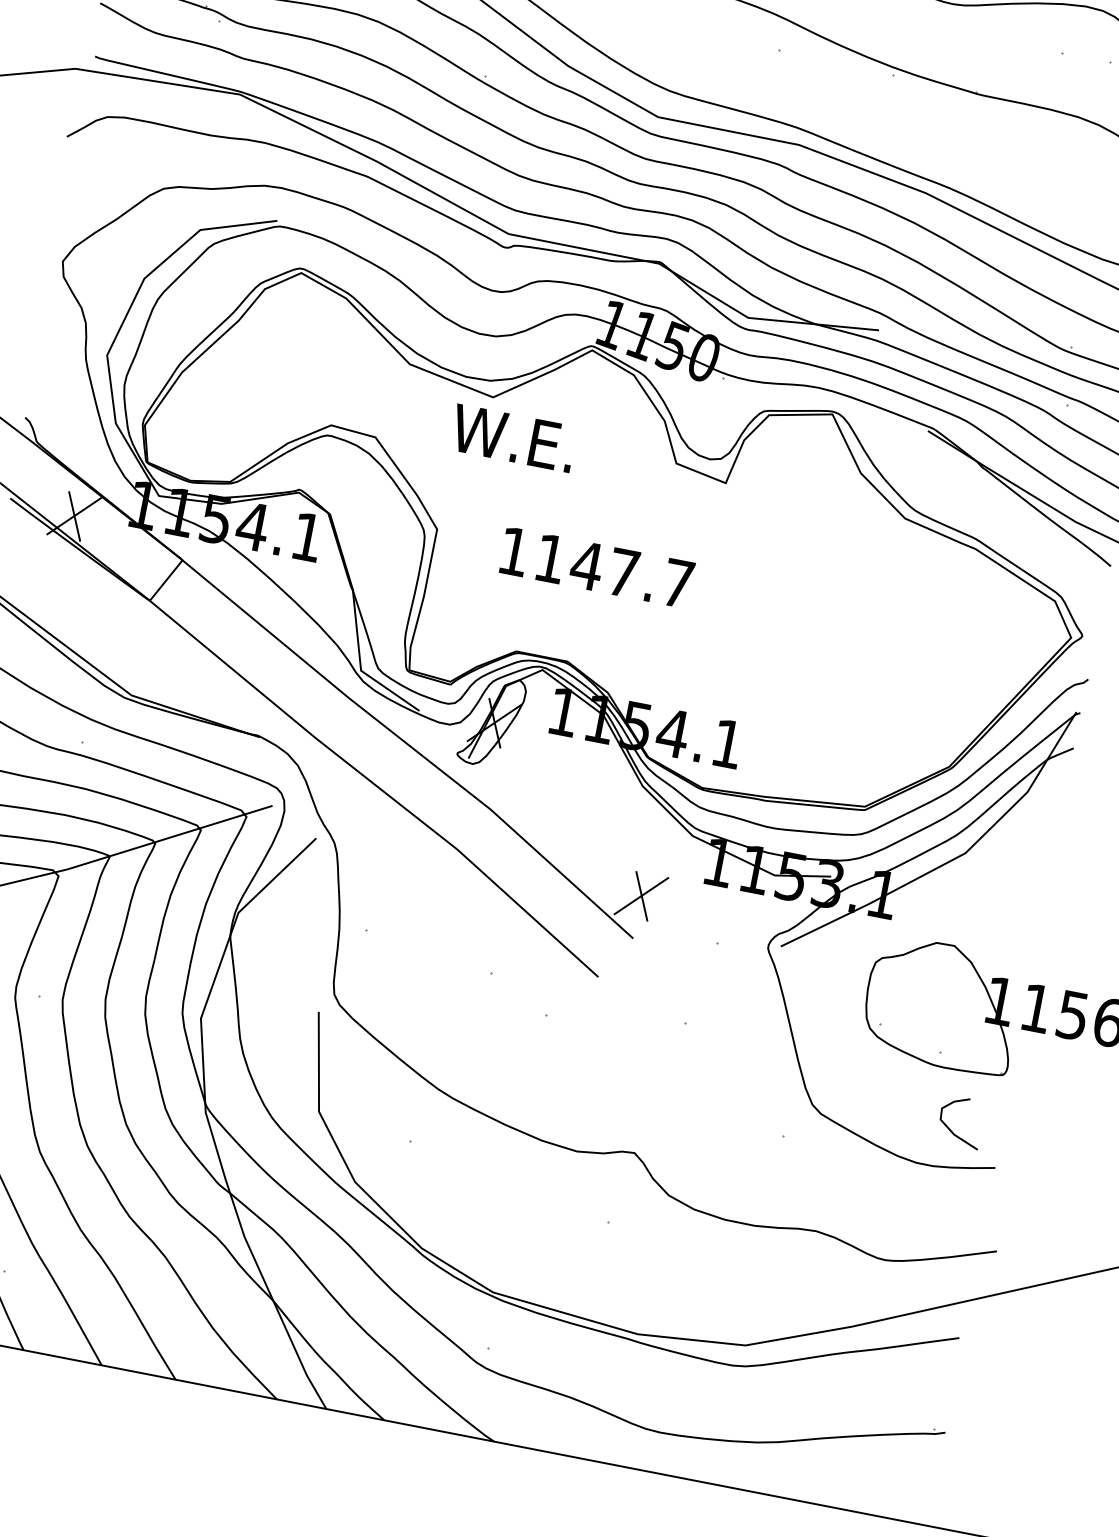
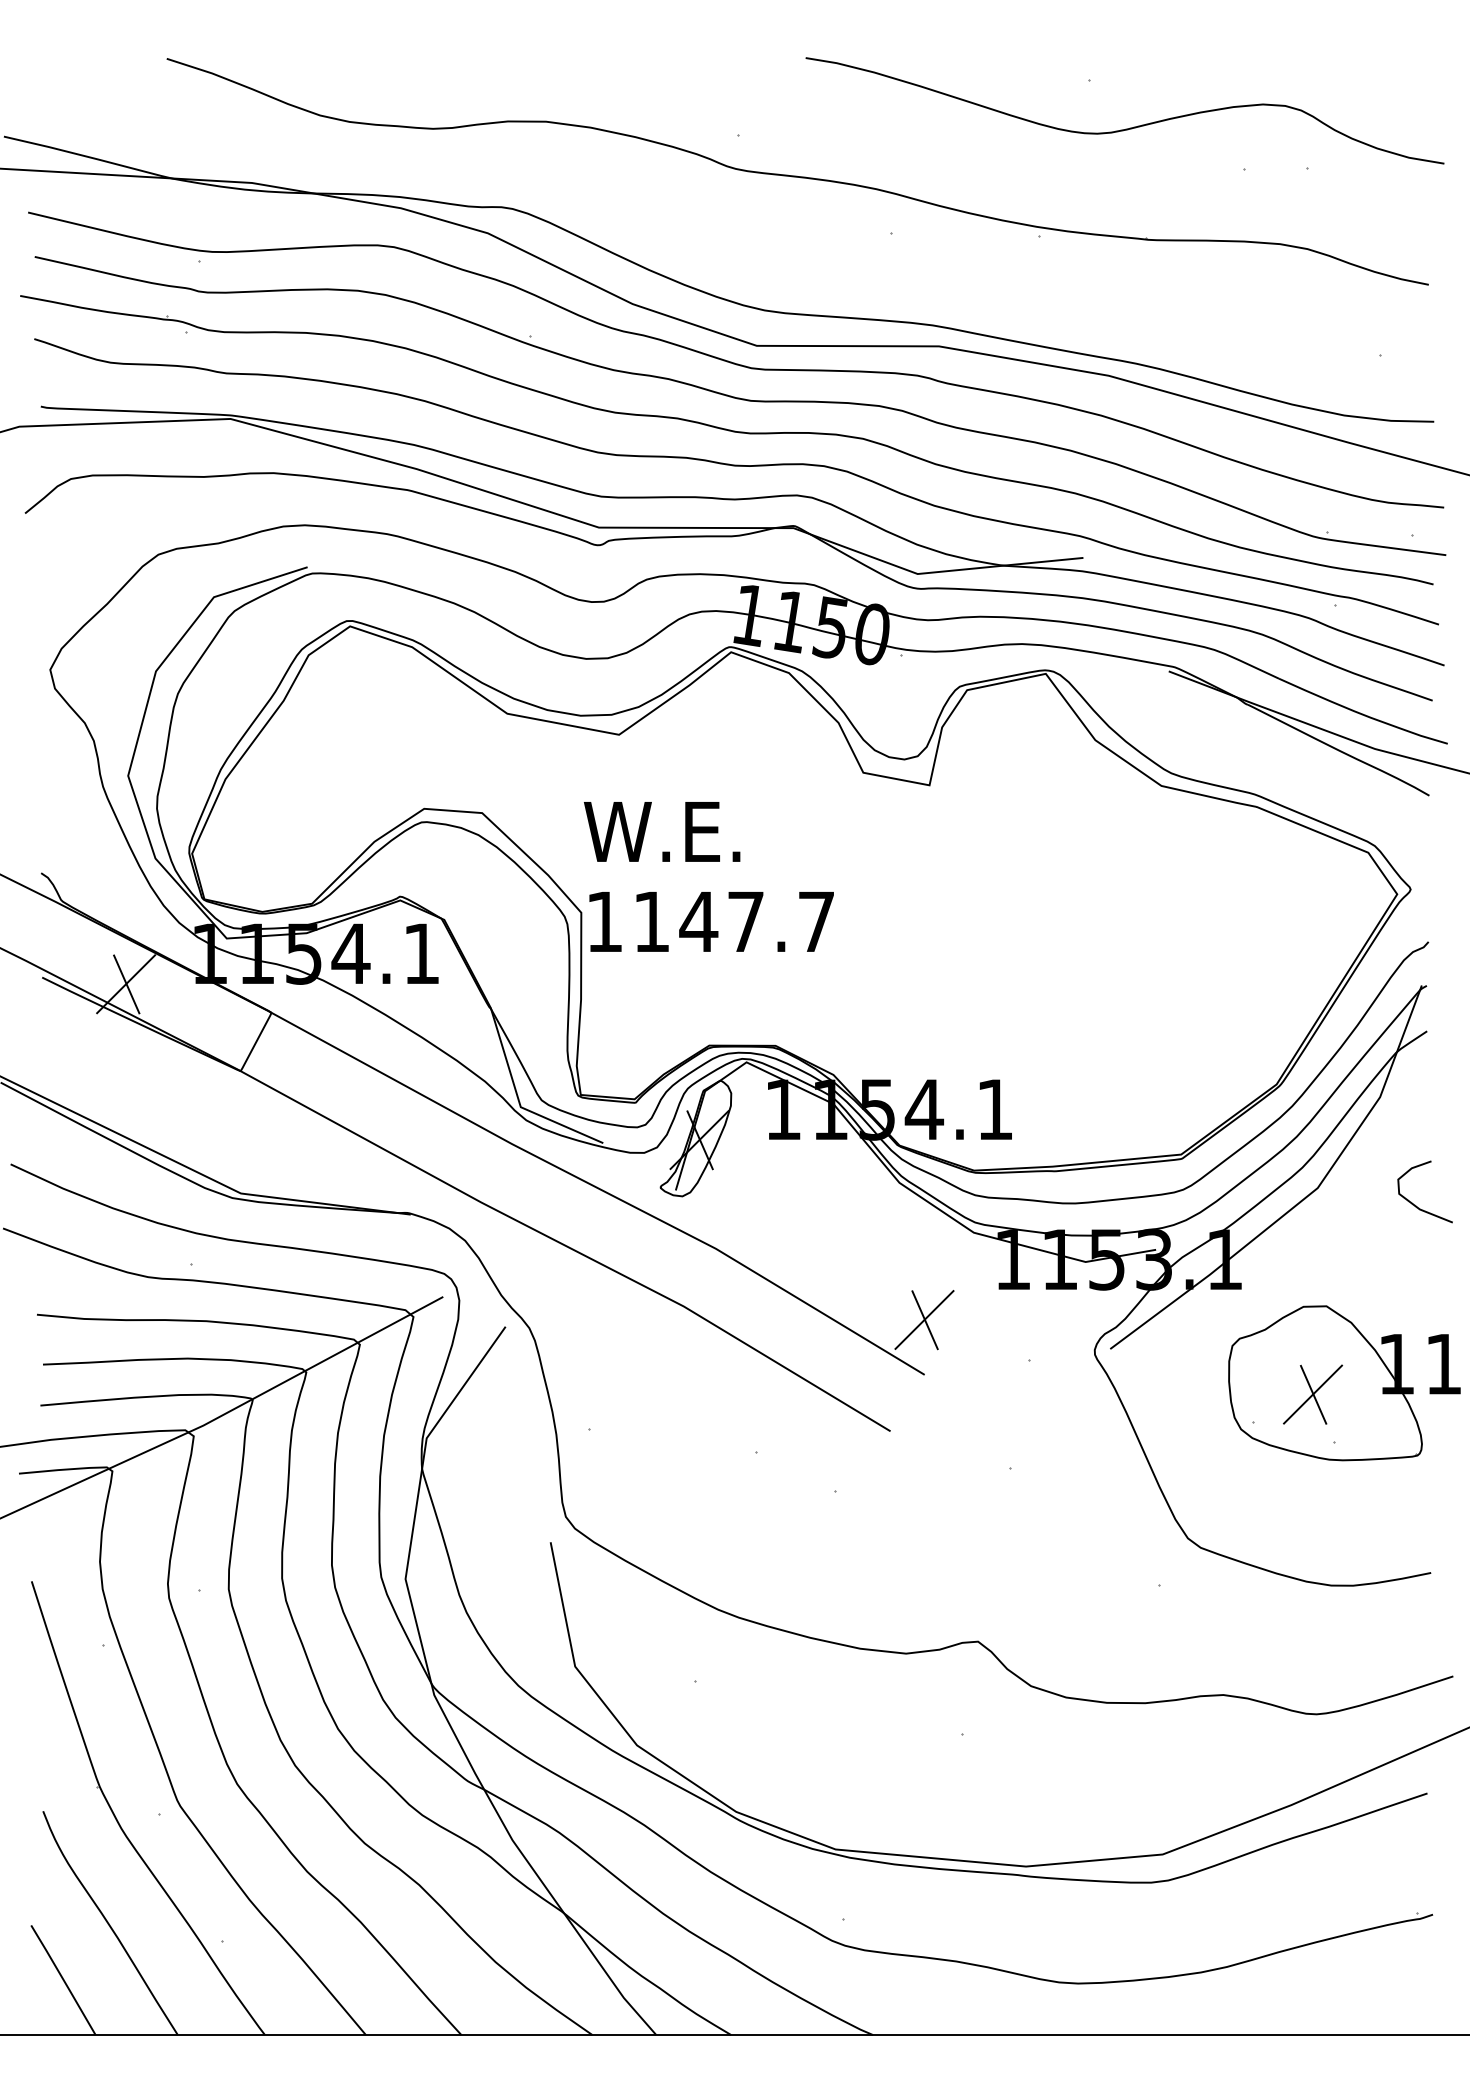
text: (513, 438) -> (662, 831), moved
text: (596, 567) -> (711, 921), moved
part: (931, 1012) -> (1313, 1394), added
curve: (951, 1130) -> (1415, 1204), moved

